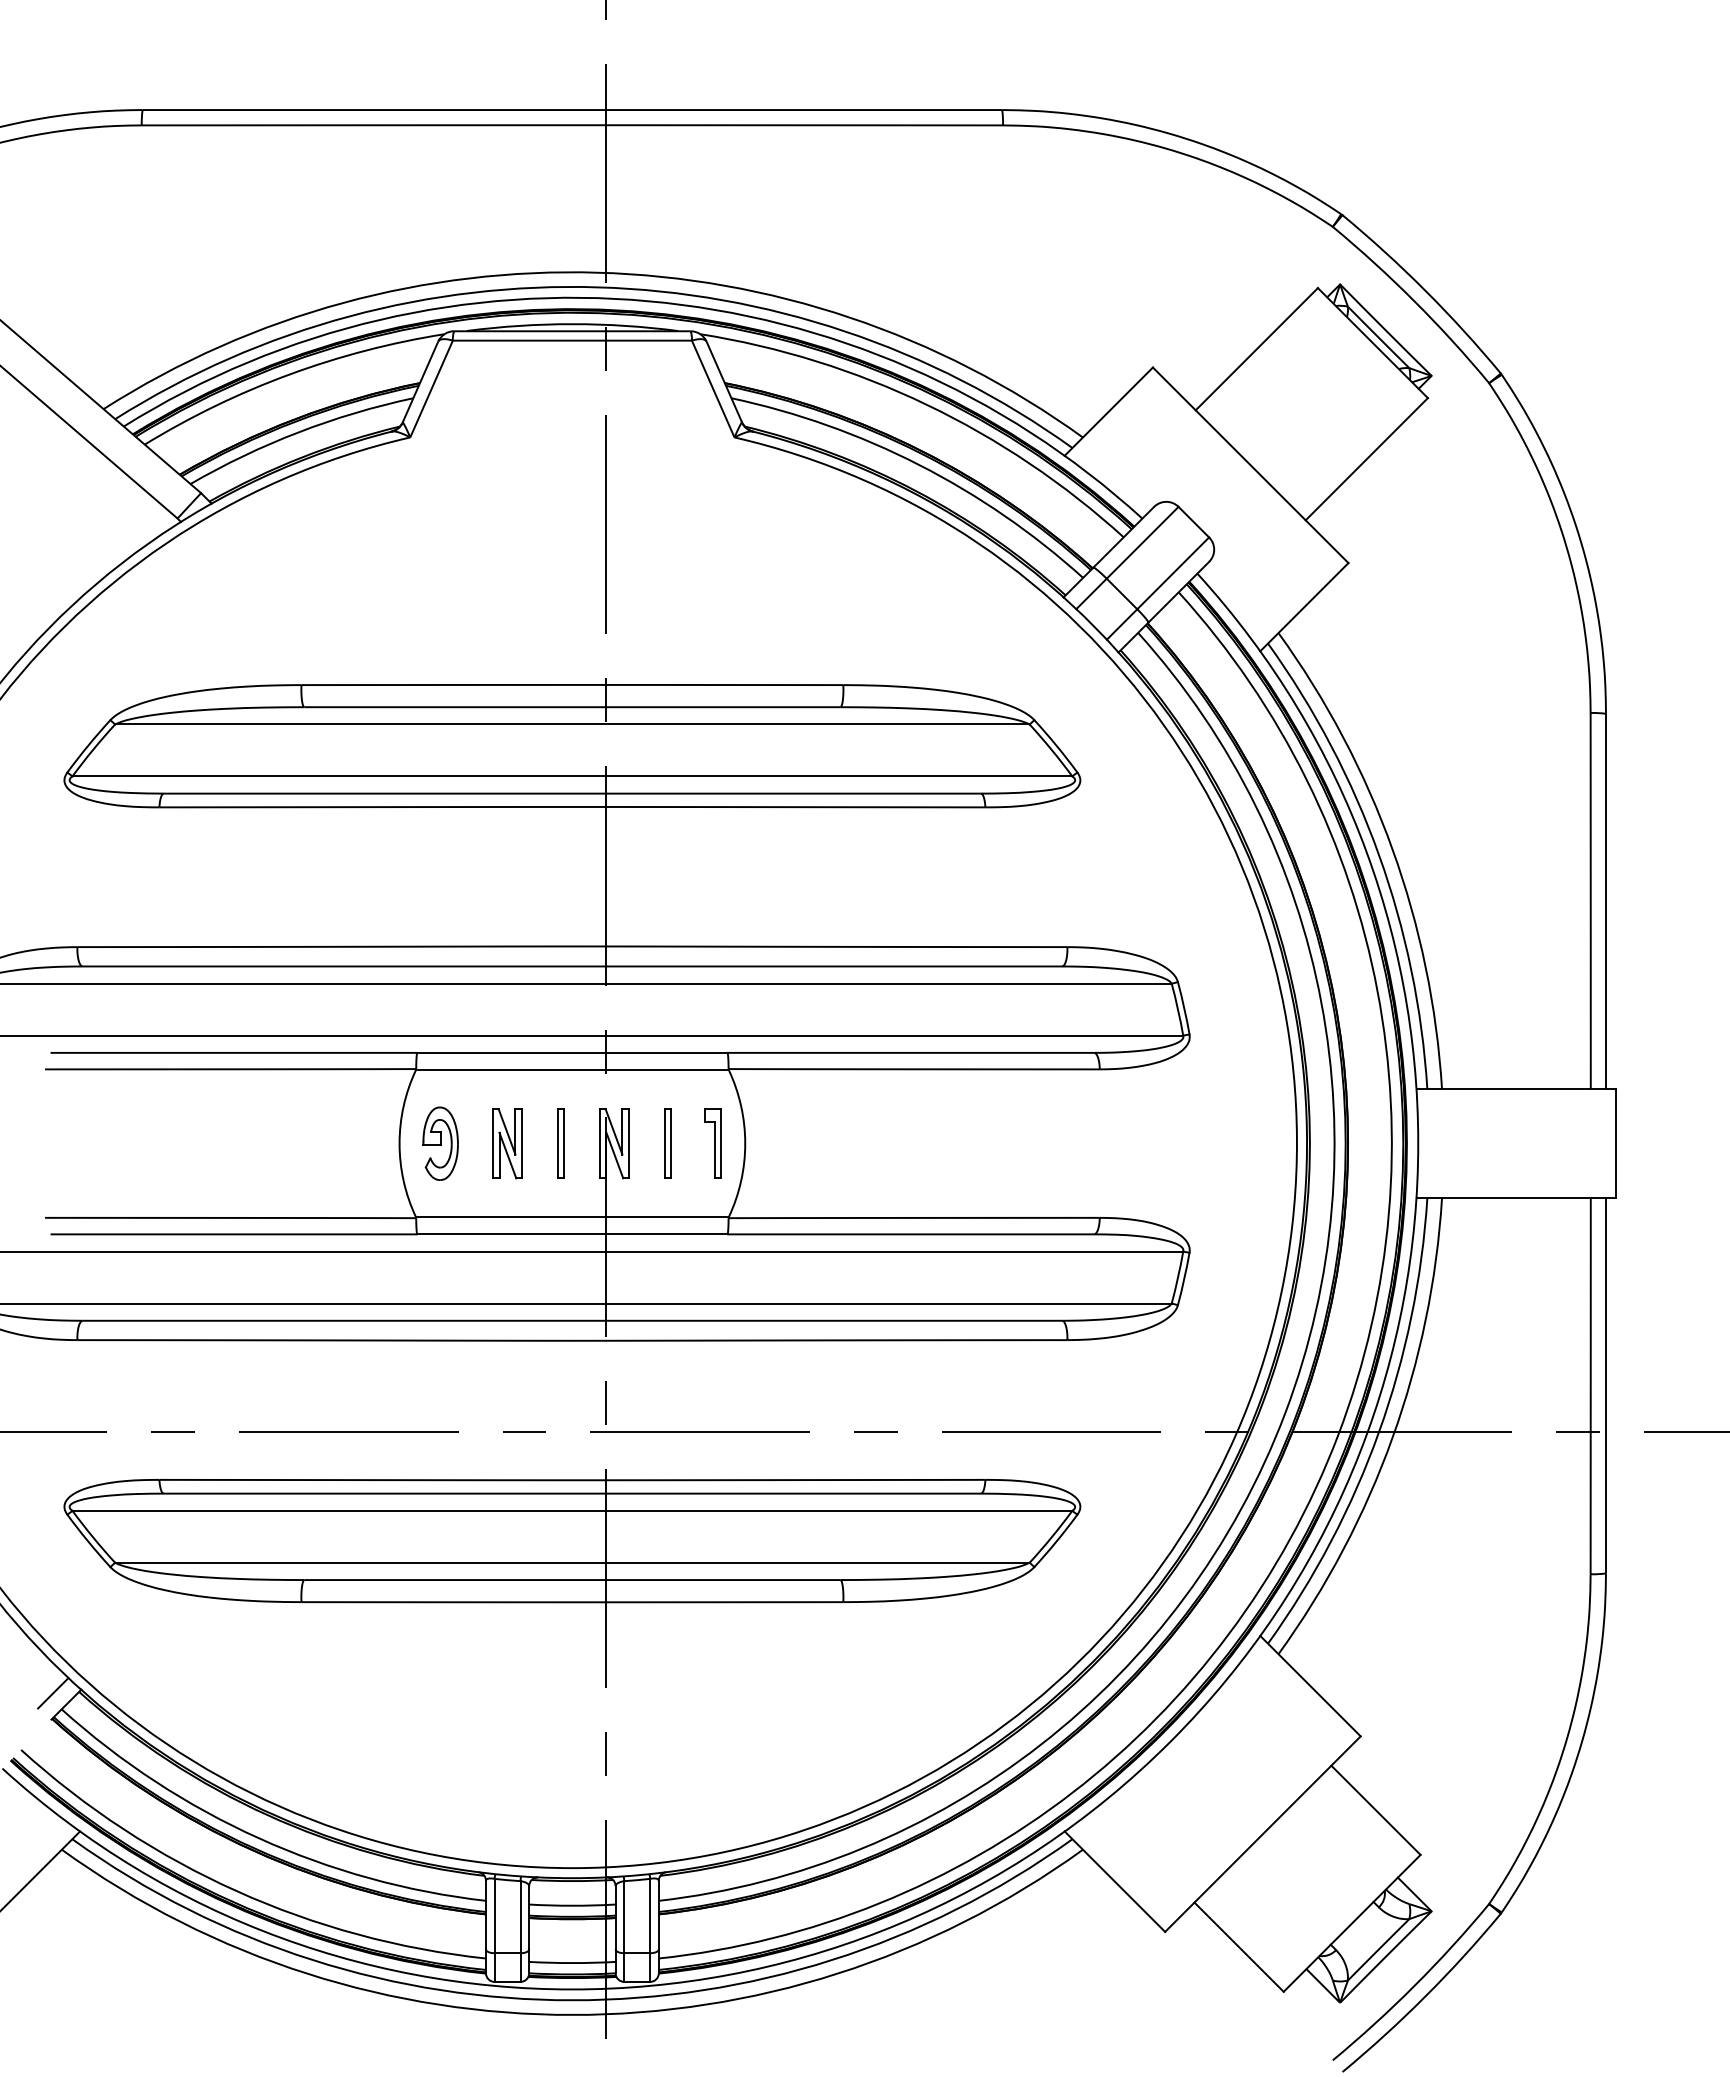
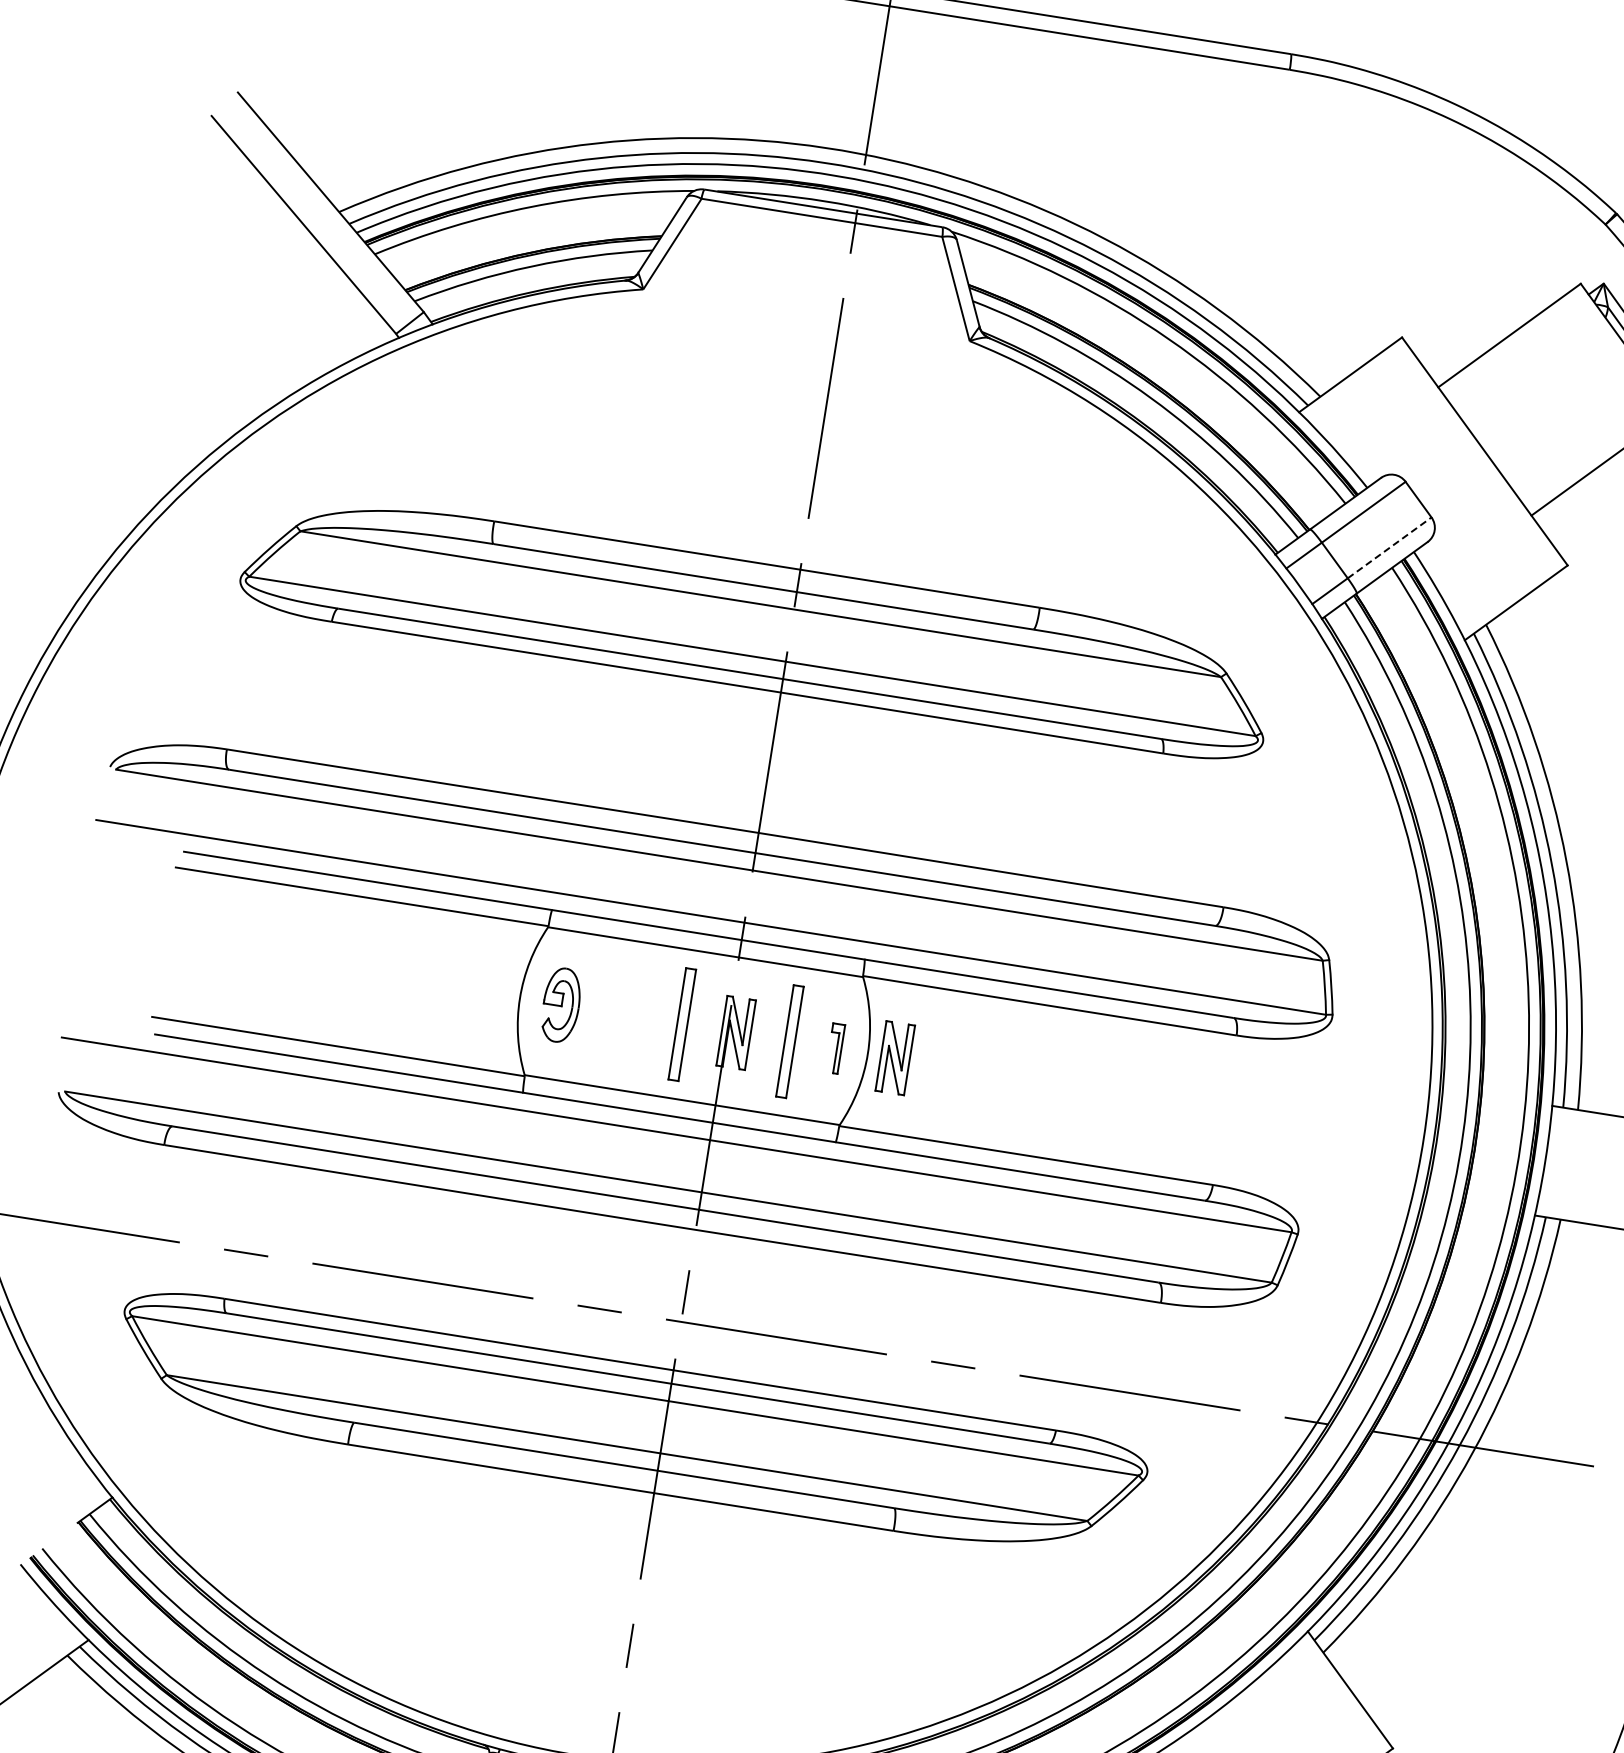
line: (1173, 573) -> (1389, 548), solid -> dashed
part: (507, 1143) -> (895, 1057), moved
part: (560, 1143) -> (681, 1024), size x1.6
part: (667, 1143) -> (789, 1041), size x1.6
part: (712, 1143) -> (834, 1048), size x0.7
line: (53, 1693) -> (83, 1496), removed

